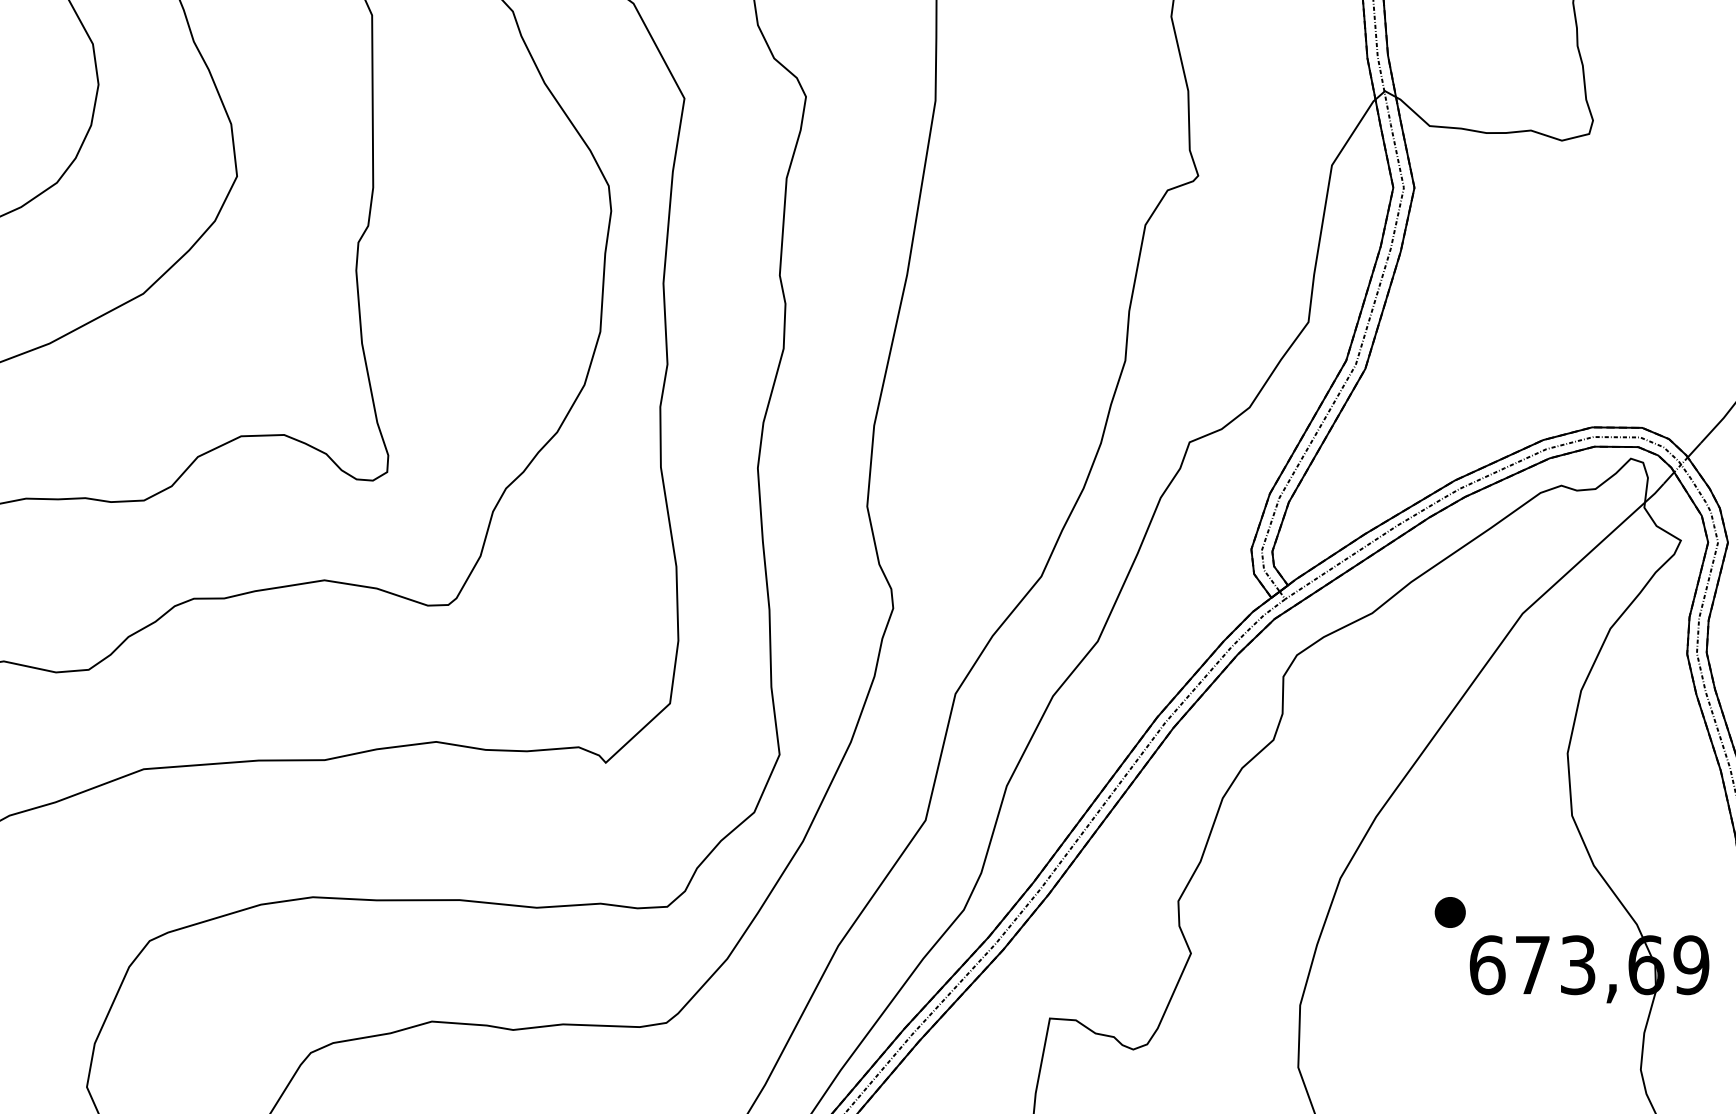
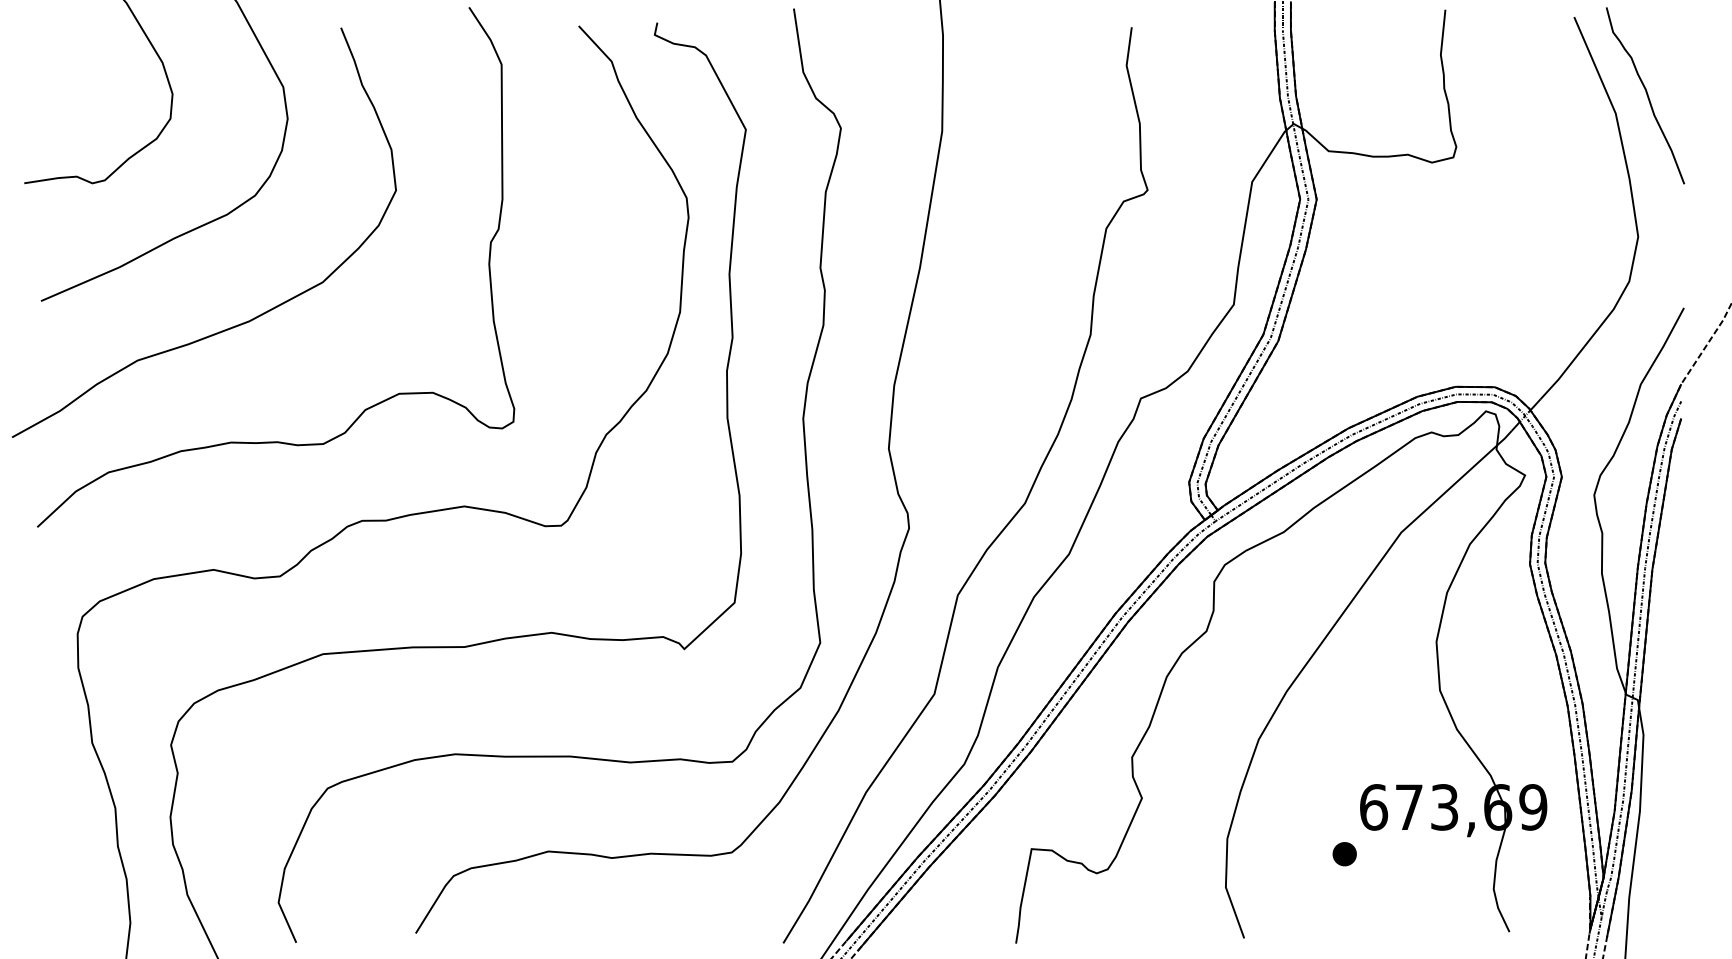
part: (1449, 912) -> (1344, 854), moved

